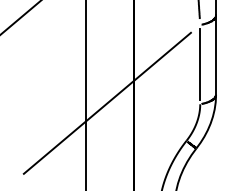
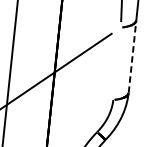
line: (216, 55) -> (132, 56), solid -> dashed
line: (200, 64) -> (117, 63), removed

